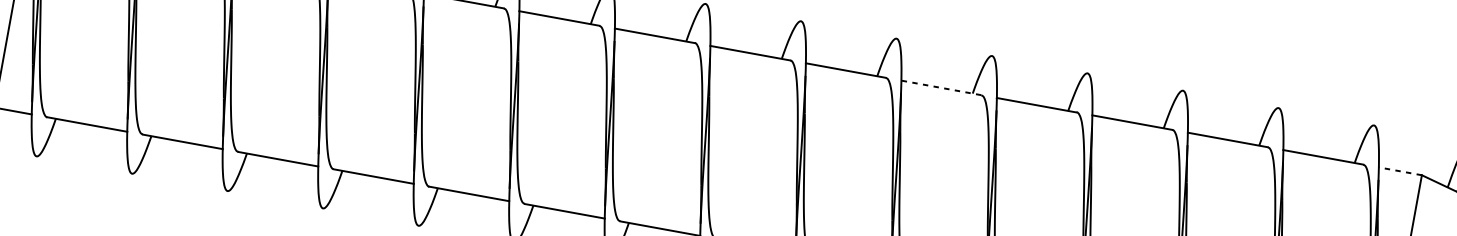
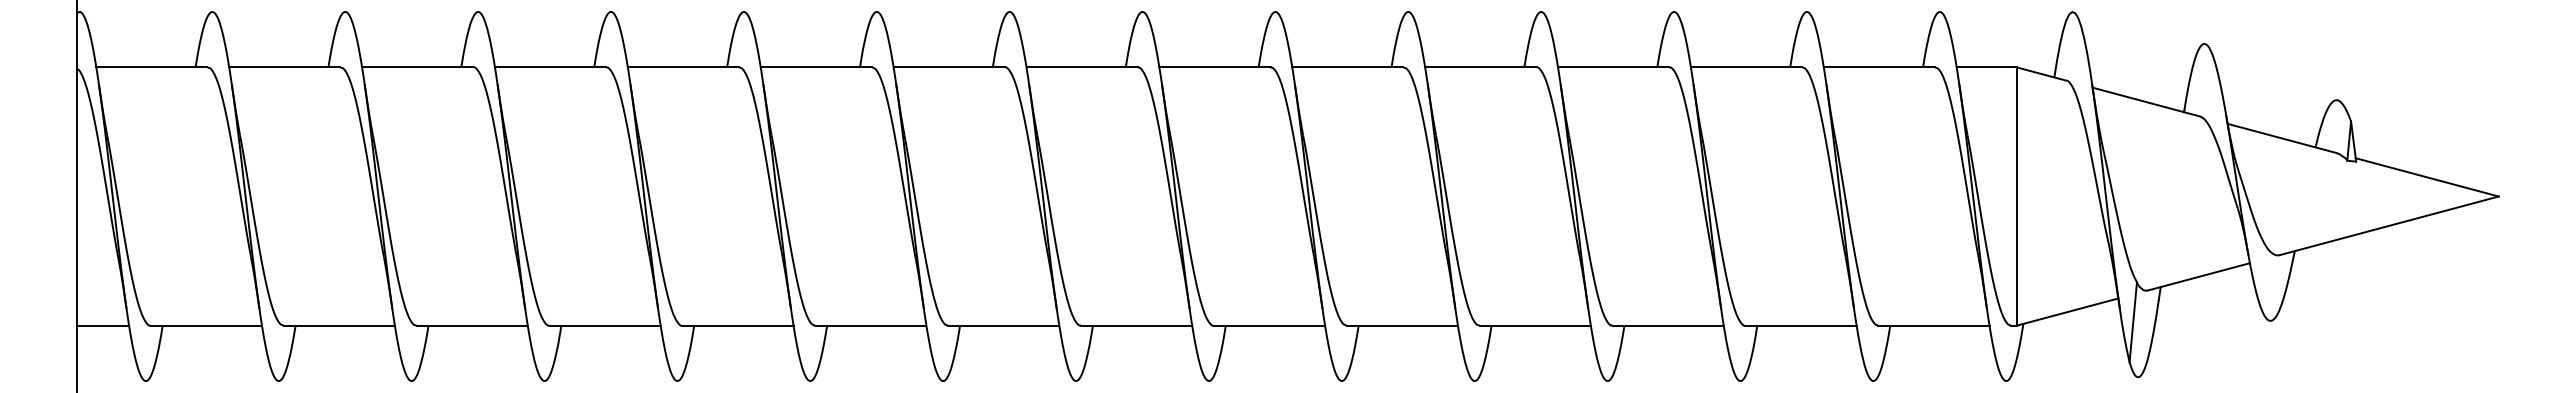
line: (941, 87) -> (1347, 67), dashed -> solid
line: (1400, 171) -> (1986, 67), dashed -> solid

